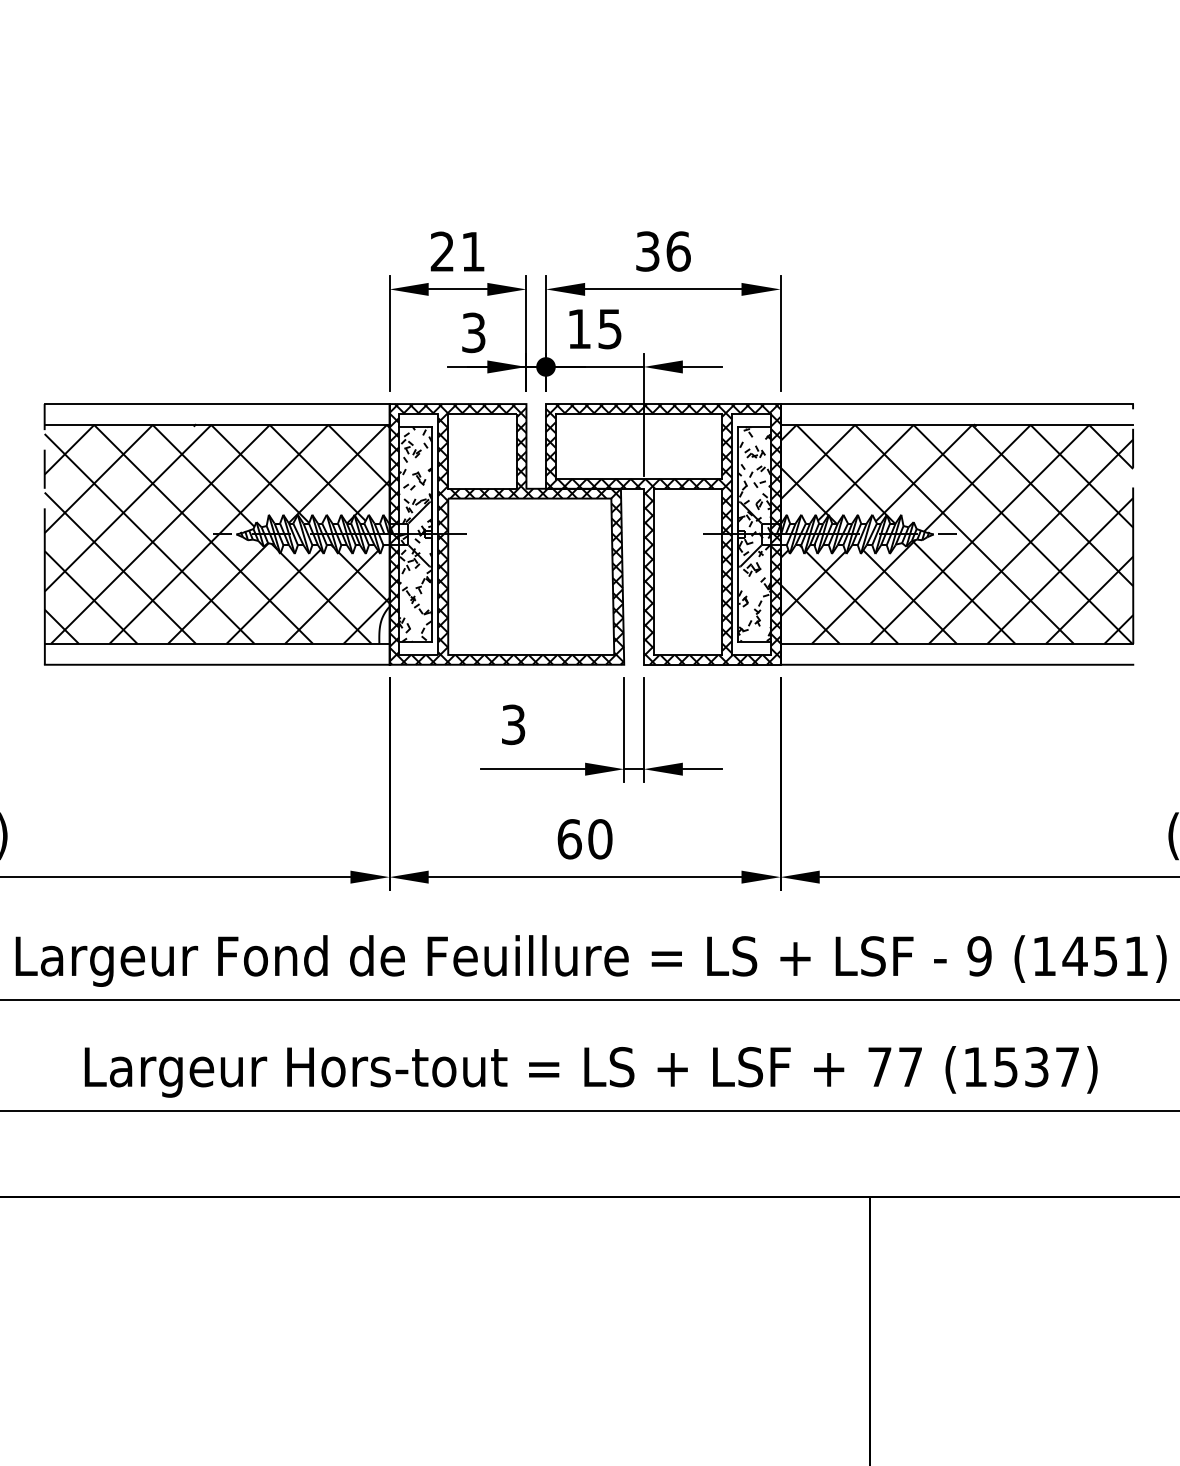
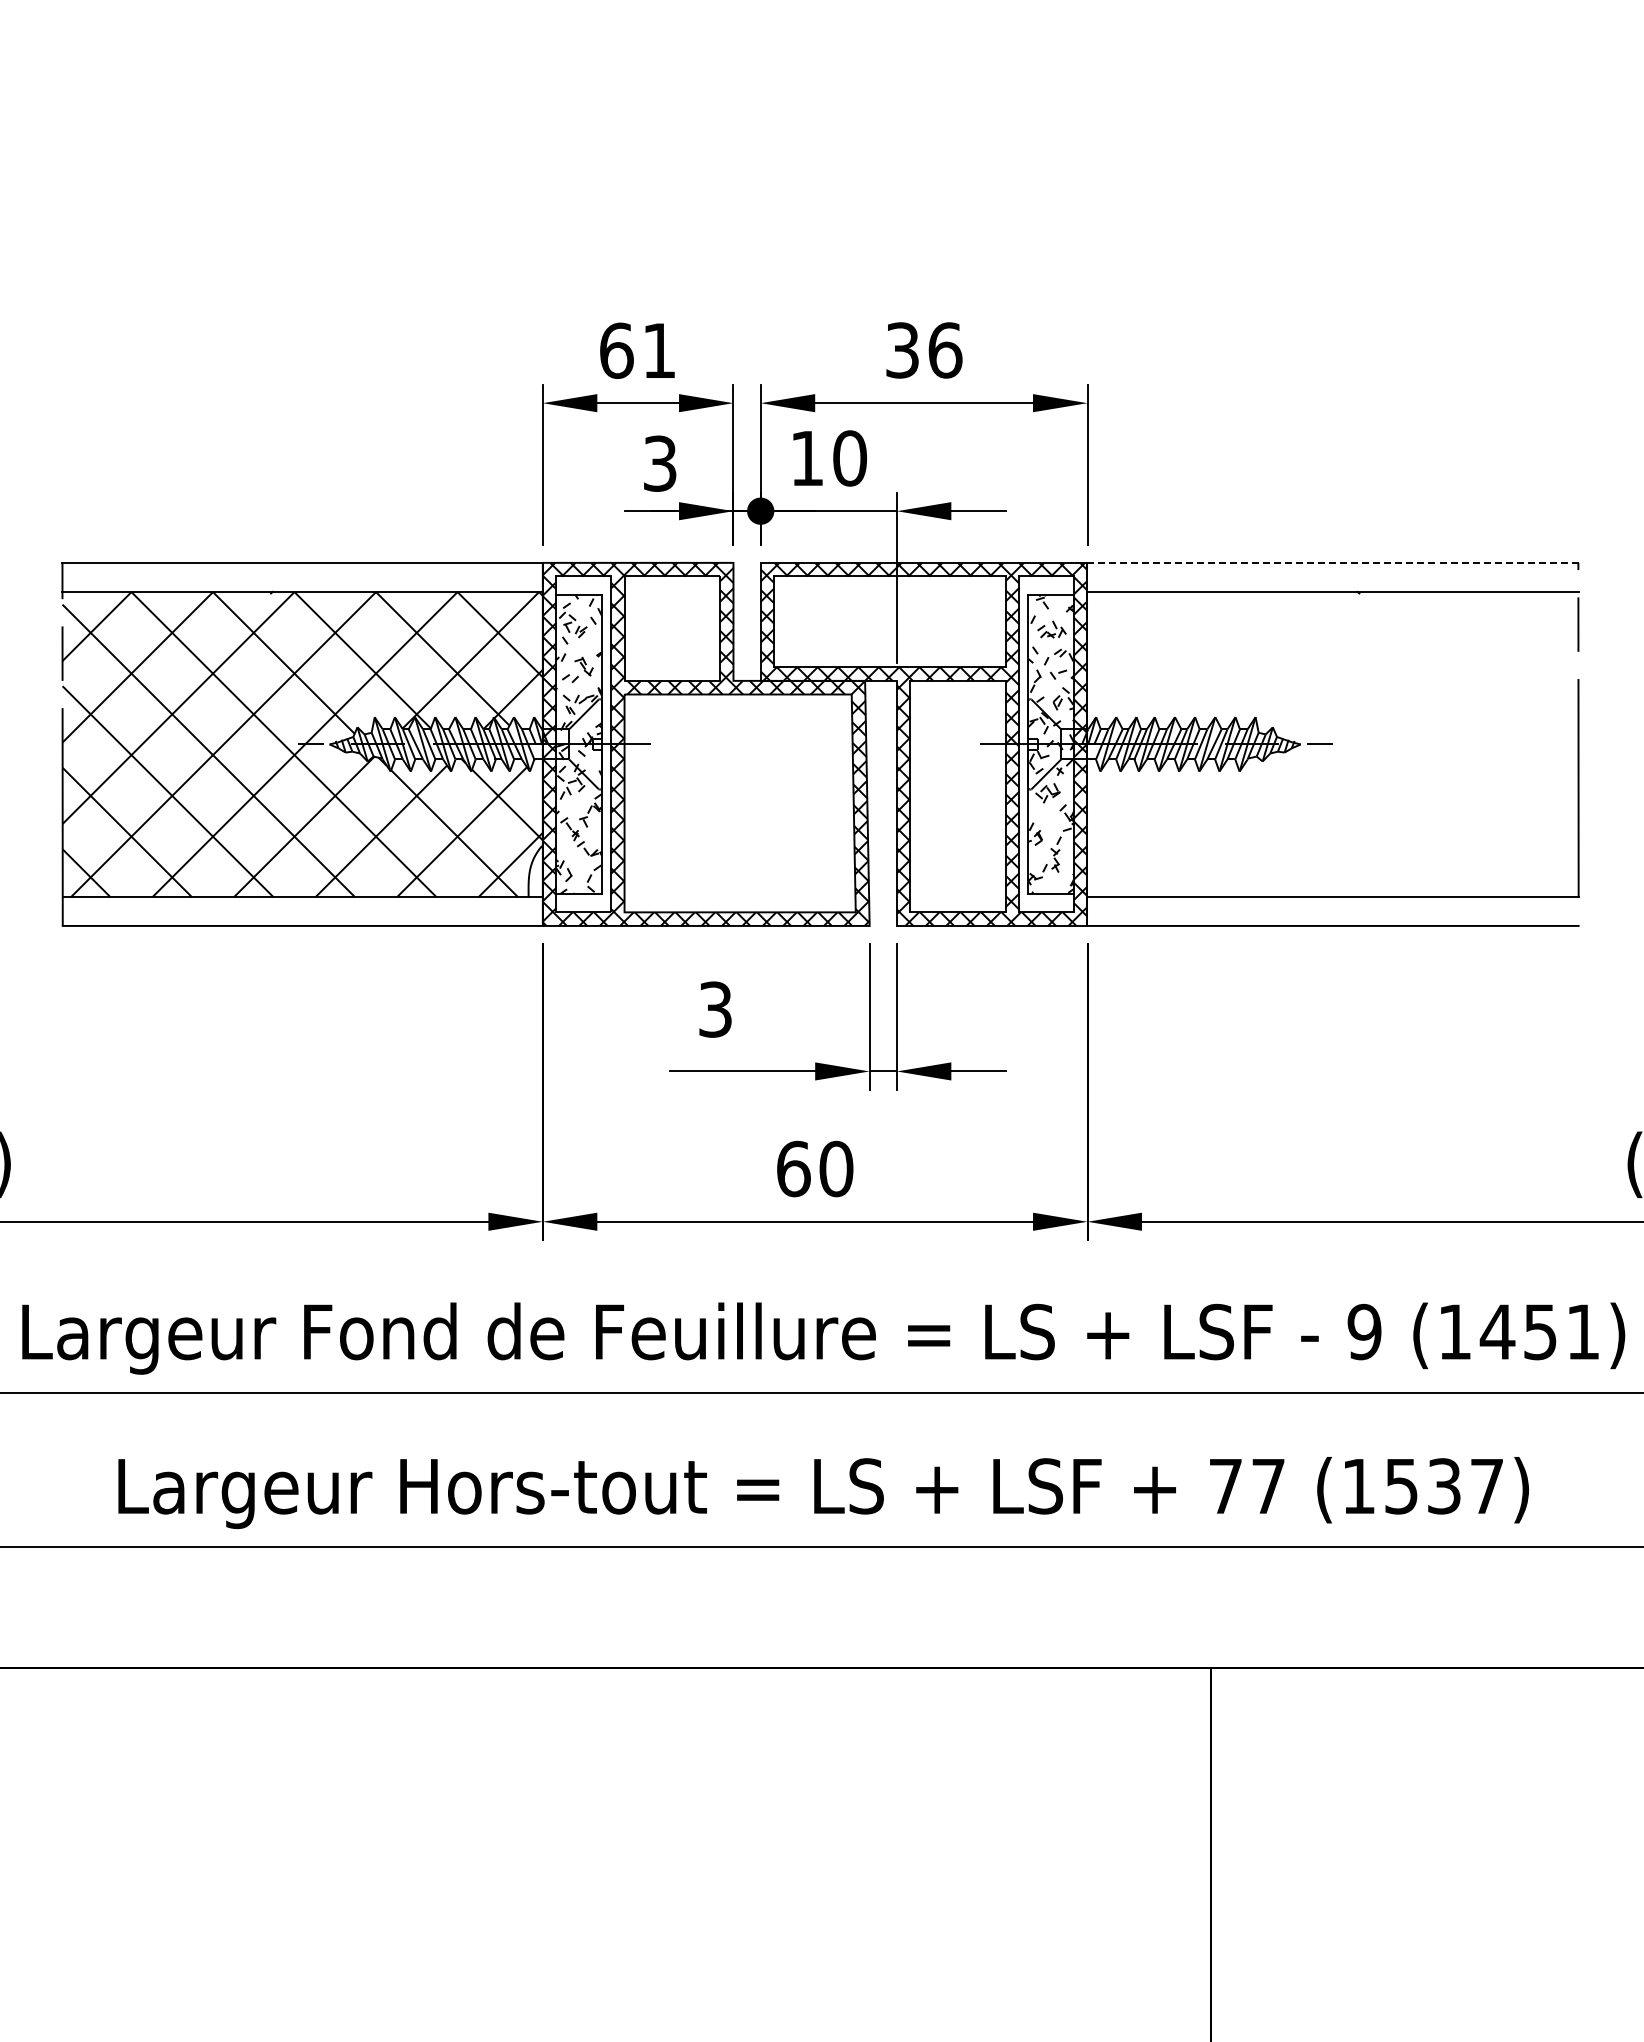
text: (442, 251) -> (616, 350), 21 -> 61
text: (610, 329) -> (850, 458), 15 -> 10
line: (957, 403) -> (1333, 562), solid -> dashed
hatch: (956, 533) -> (1332, 743), removed

